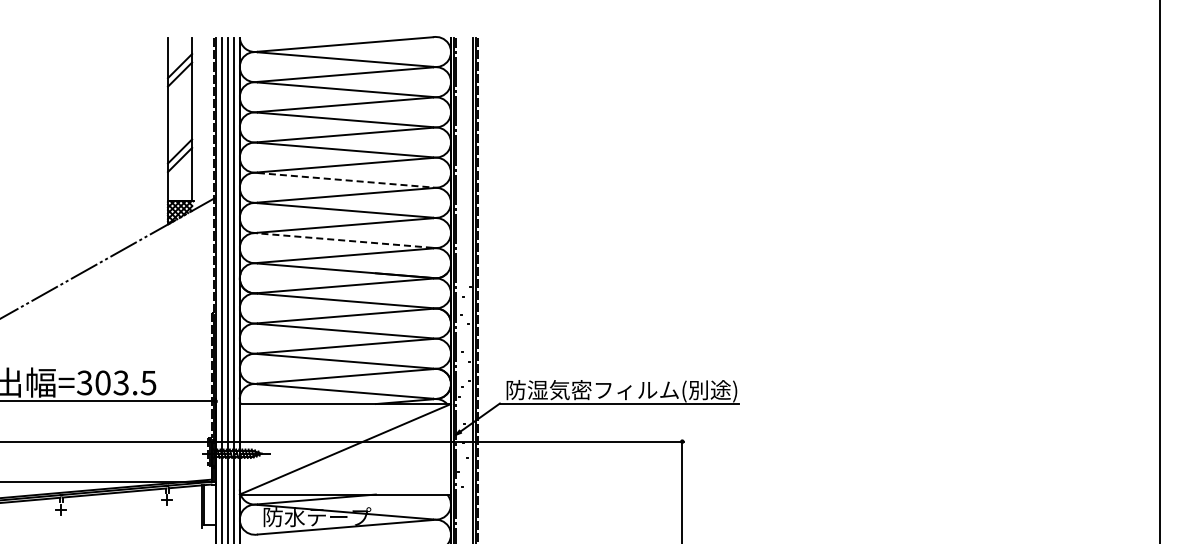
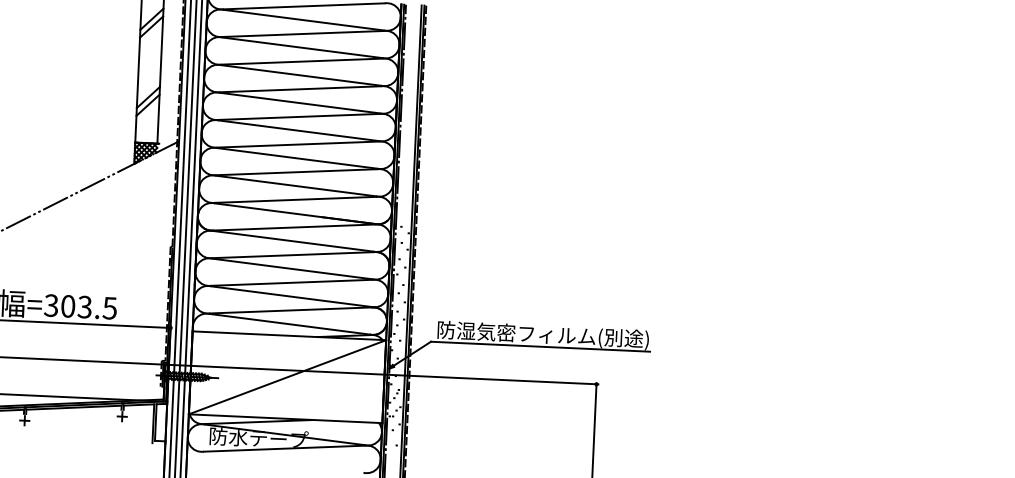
line: (345, 180) -> (298, 130), dashed -> solid
line: (345, 240) -> (296, 185), dashed -> solid

